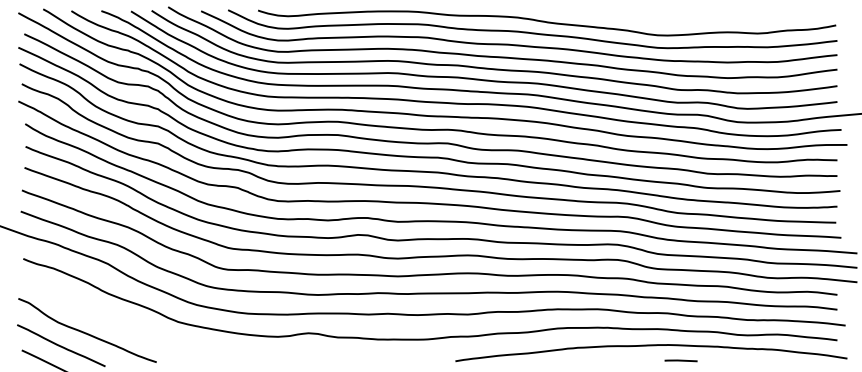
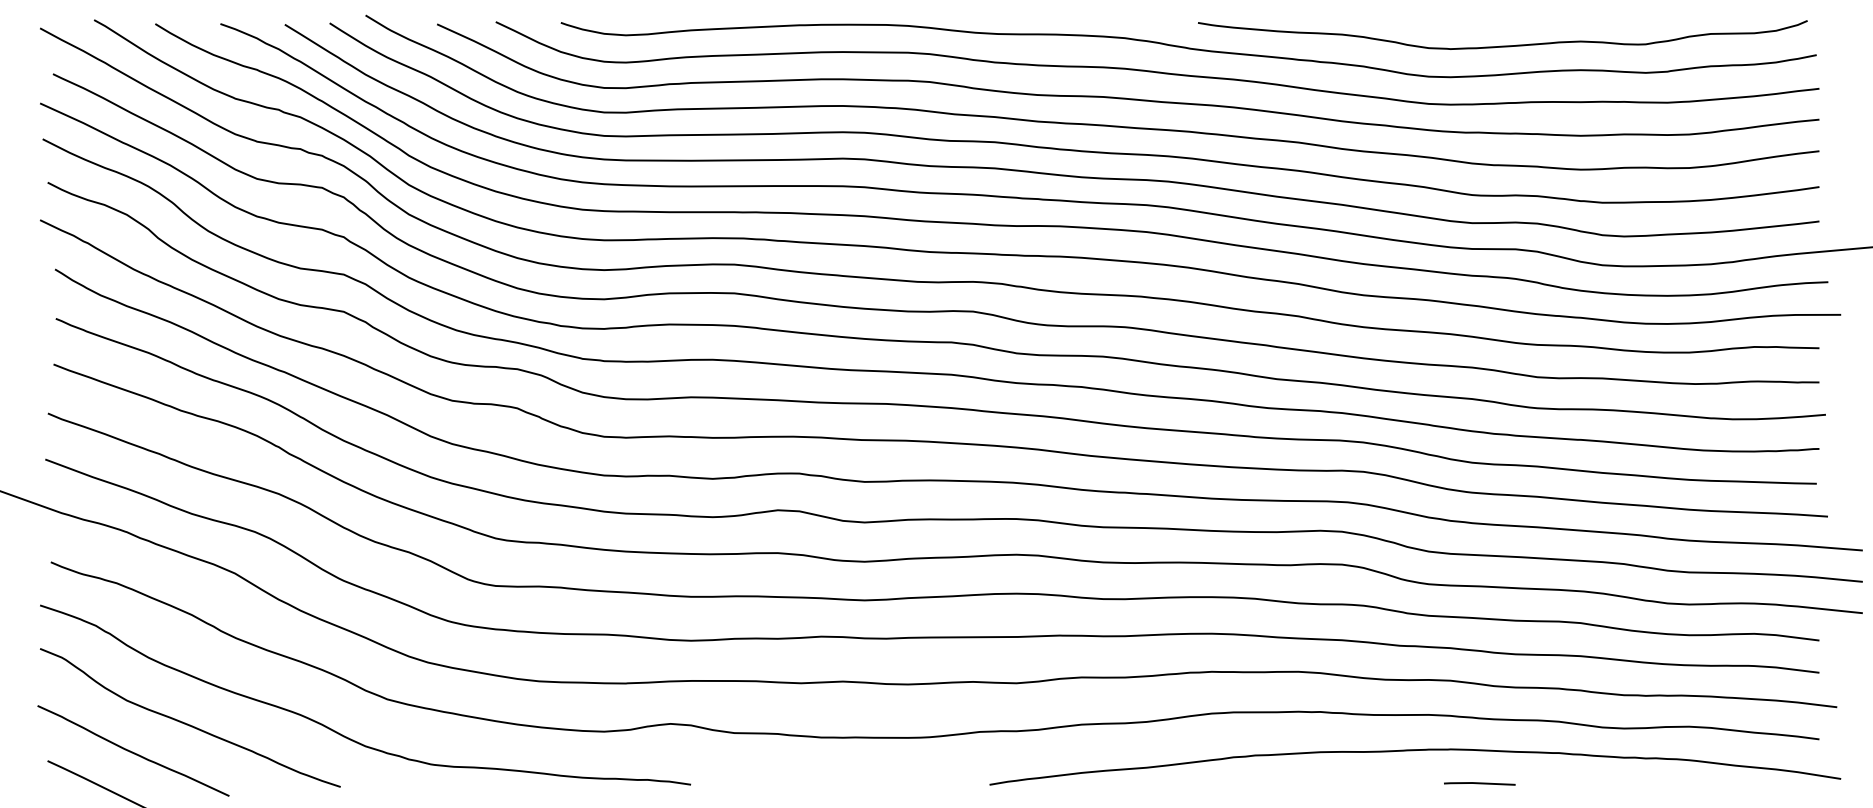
curve: (691, 20) -> (1502, 44), added
curve: (159, 338) -> (346, 735), added

